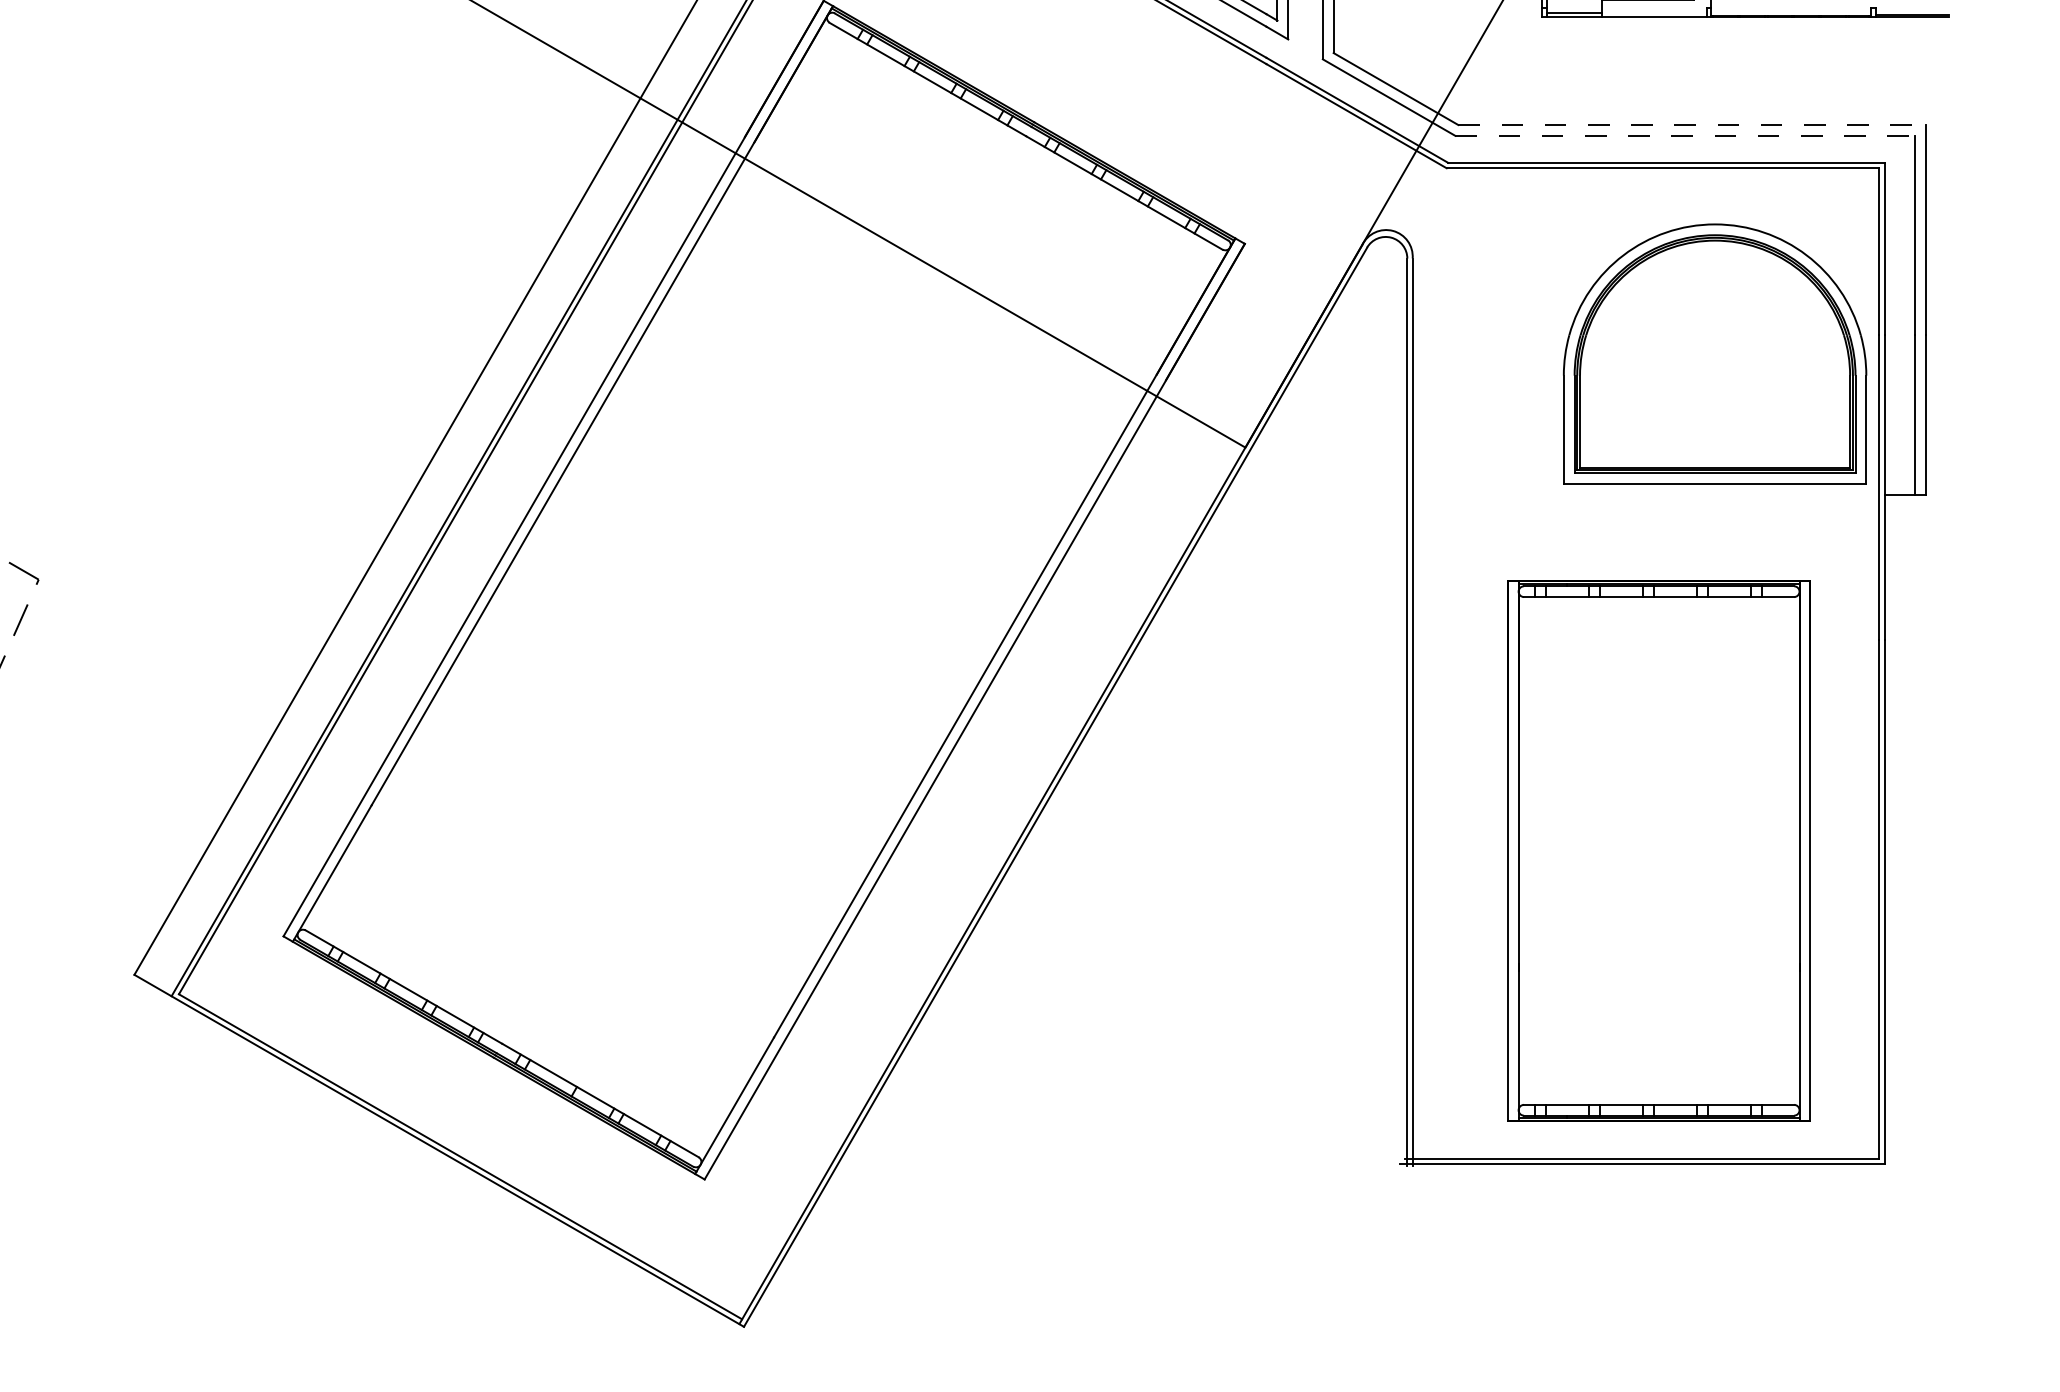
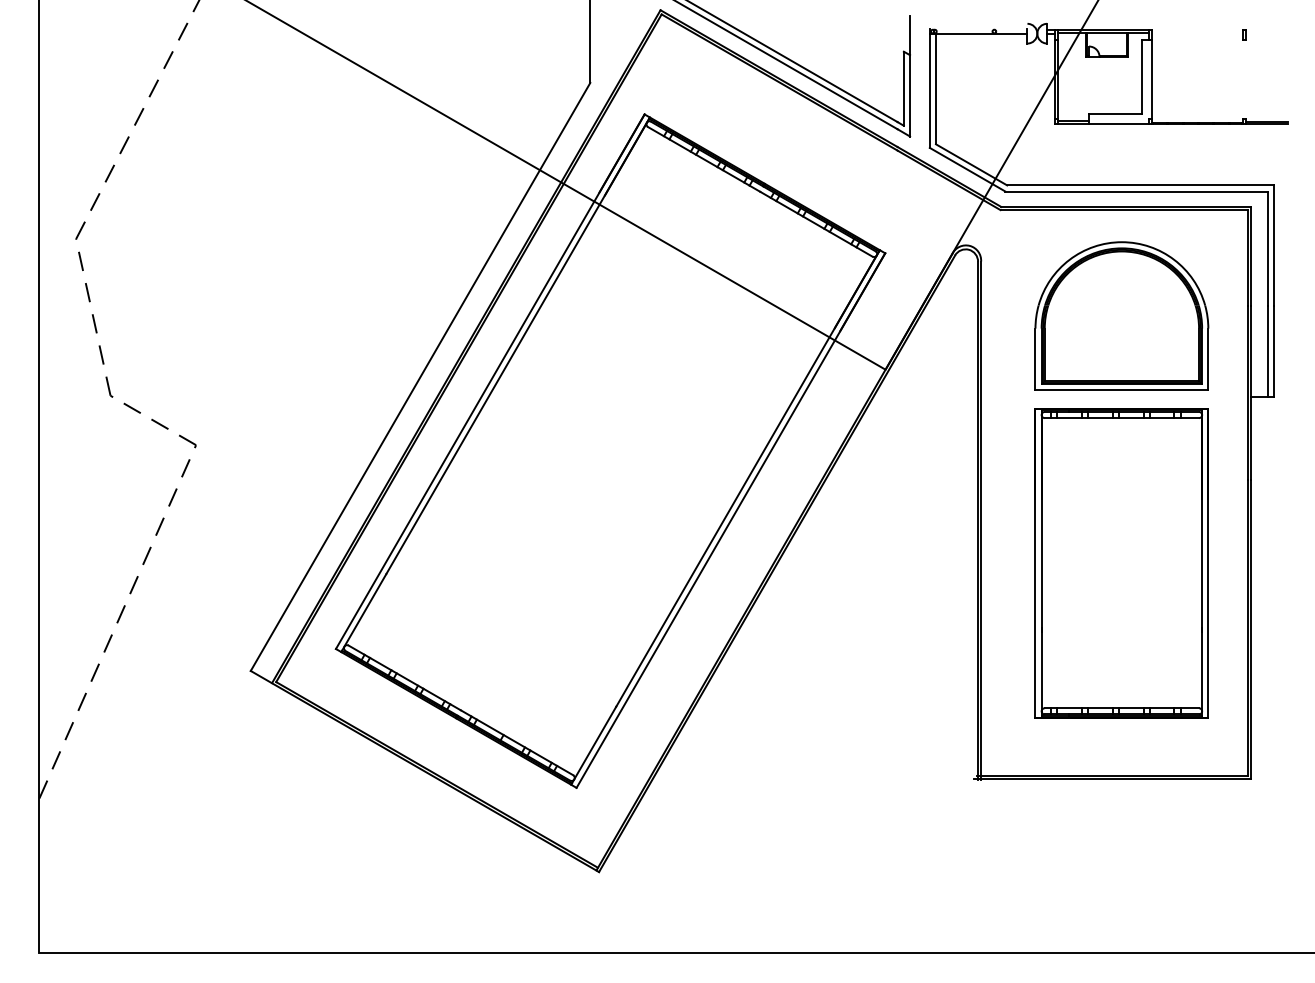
line: (1691, 125) -> (1140, 185), dashed -> solid
line: (1686, 135) -> (1137, 191), dashed -> solid
part: (1714, 352) -> (1121, 315), moved
part: (1658, 851) -> (1121, 563), moved

